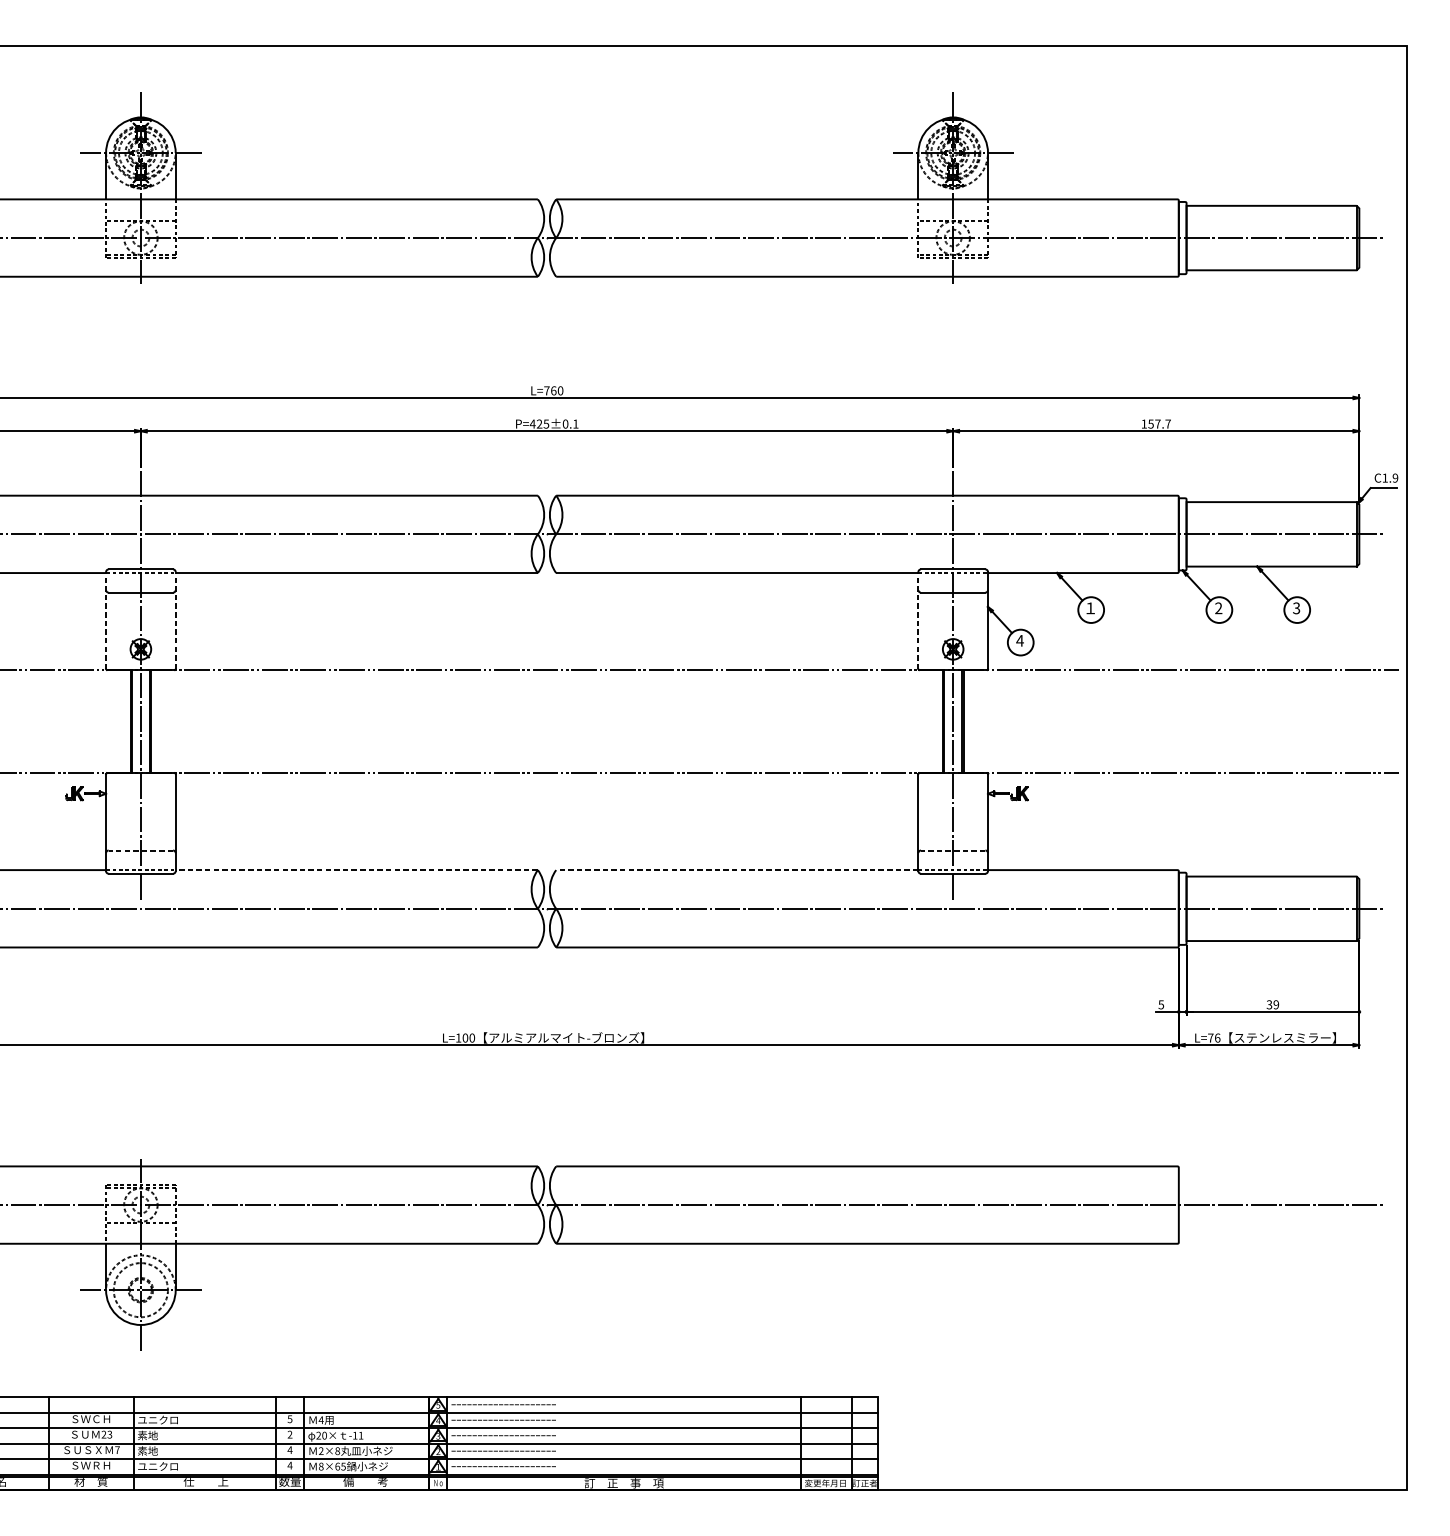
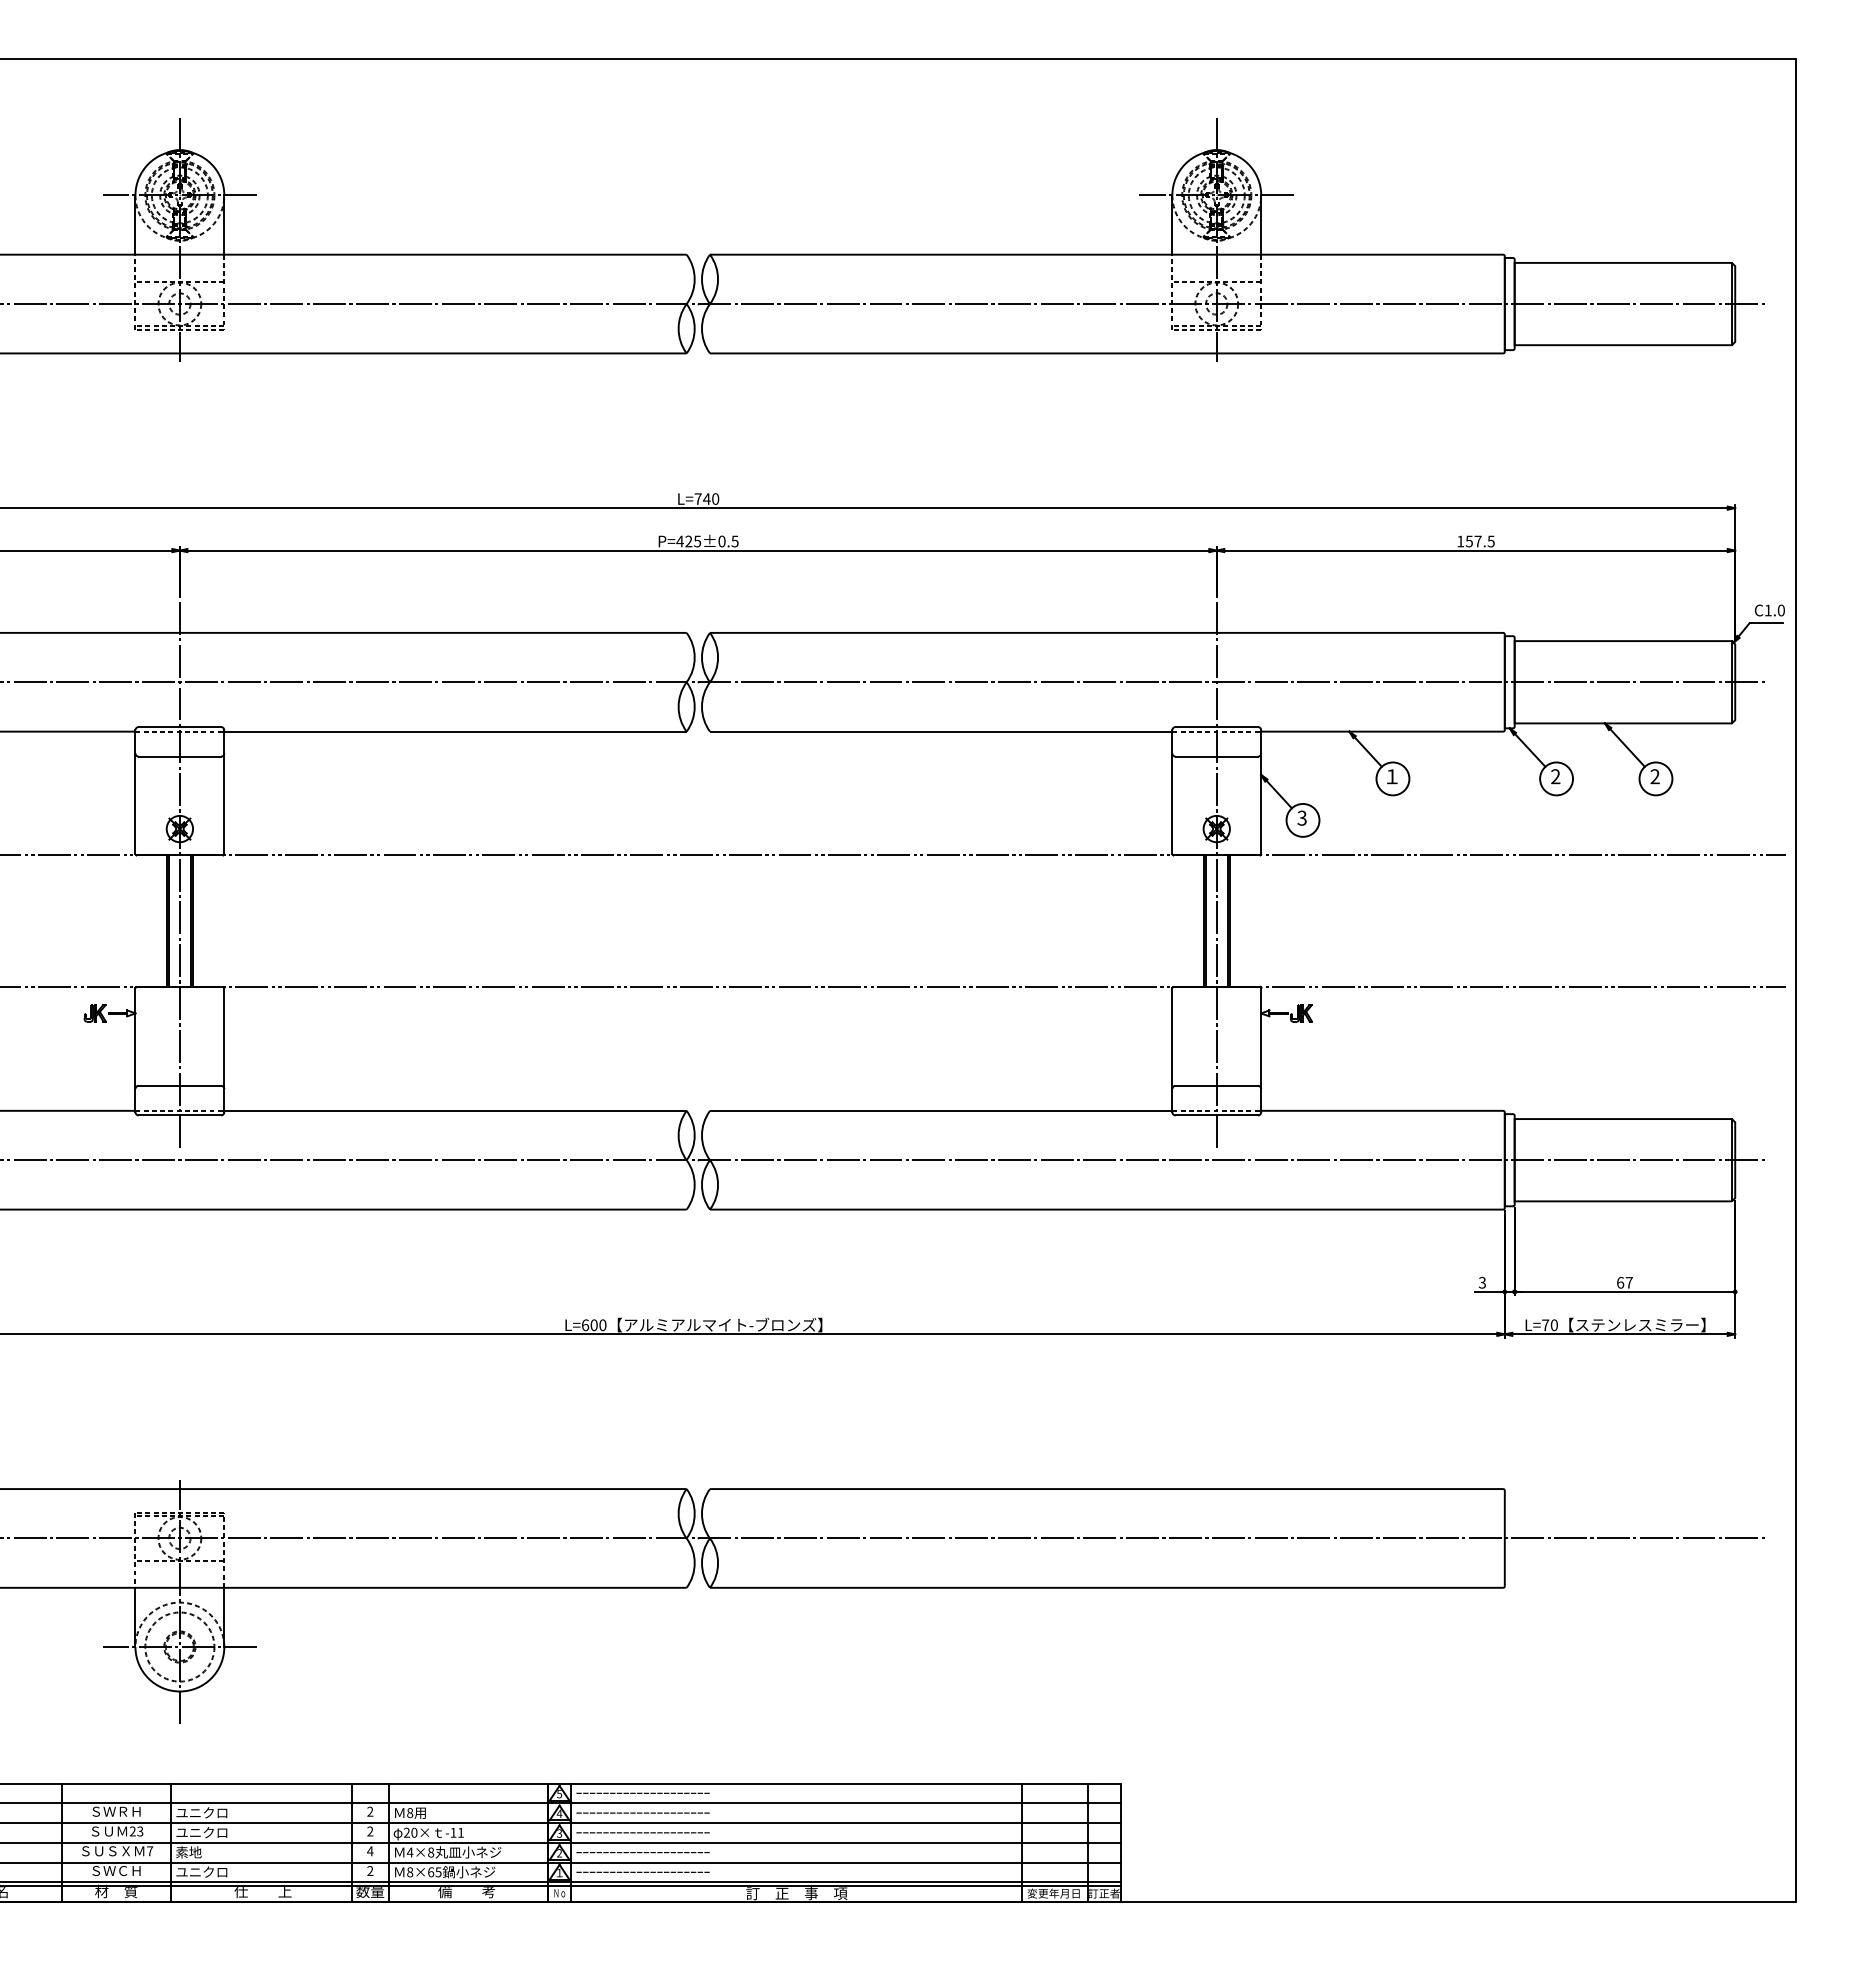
text: (553, 390) -> (706, 498), L=760 -> L=740
text: (575, 424) -> (734, 541), P=425±0.1 -> P=425±0.5
text: (1167, 424) -> (1490, 541), 157.7 -> 157.5
text: (1394, 478) -> (1780, 610), C1.9 -> C1.0
text: (1296, 608) -> (1654, 776), 3 -> 2
line: (106, 619) -> (135, 791), dashed -> solid
line: (175, 619) -> (224, 791), dashed -> solid
line: (918, 619) -> (1172, 791), dashed -> solid
text: (1020, 640) -> (1302, 817), 4 -> 3
line: (140, 850) -> (179, 1085), dashed -> solid
line: (952, 850) -> (1216, 1085), dashed -> solid
line: (356, 869) -> (455, 1110), dashed -> solid
line: (736, 869) -> (940, 1110), dashed -> solid
text: (1161, 1003) -> (1482, 1281), 5 -> 3
text: (1272, 1004) -> (1624, 1282), 39 -> 67
text: (1217, 1037) -> (1554, 1324), L=76 -> L=70
text: (458, 1038) -> (585, 1325), L=100 -> L=600
text: (96, 1419) -> (123, 1811), ＳＷＣＨ -> ＳＷＲＨ
text: (290, 1419) -> (370, 1811), 5 -> 2
text: (320, 1420) -> (409, 1813), 4 -> 8
text: (157, 1435) -> (201, 1832), 素地 -> ユニクロ
text: (320, 1451) -> (409, 1852), 2×8 -> 4×8
text: (290, 1465) -> (370, 1870), 4 -> 2
text: (96, 1466) -> (123, 1871), ＳＷＲＨ -> ＳＷＣＨ

